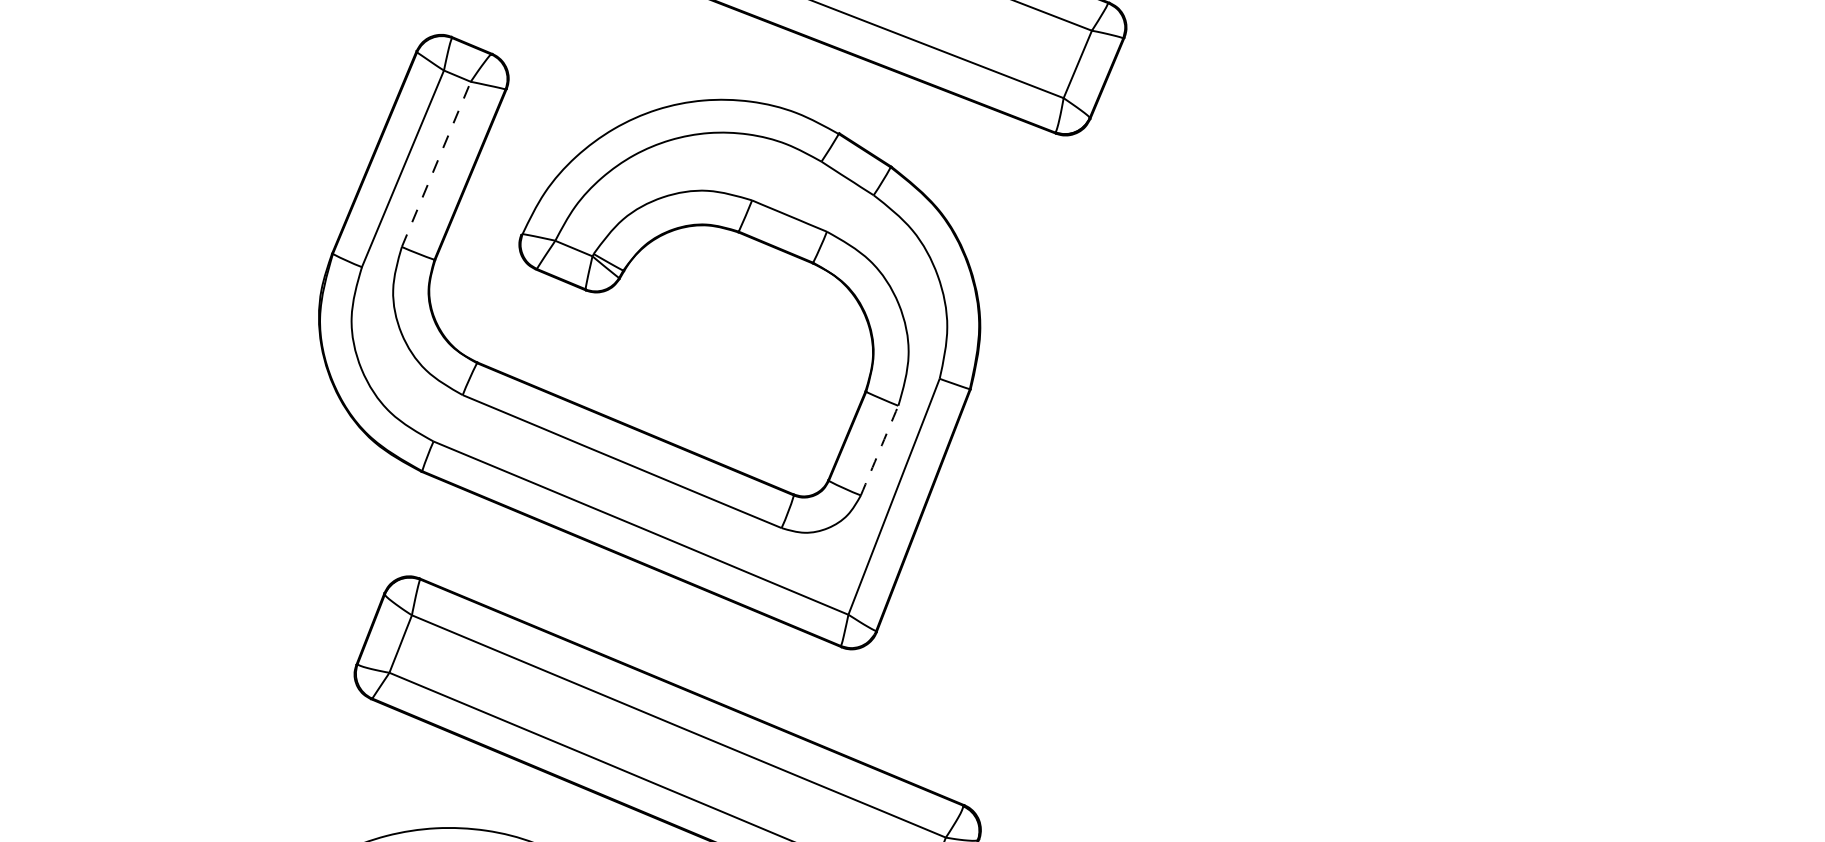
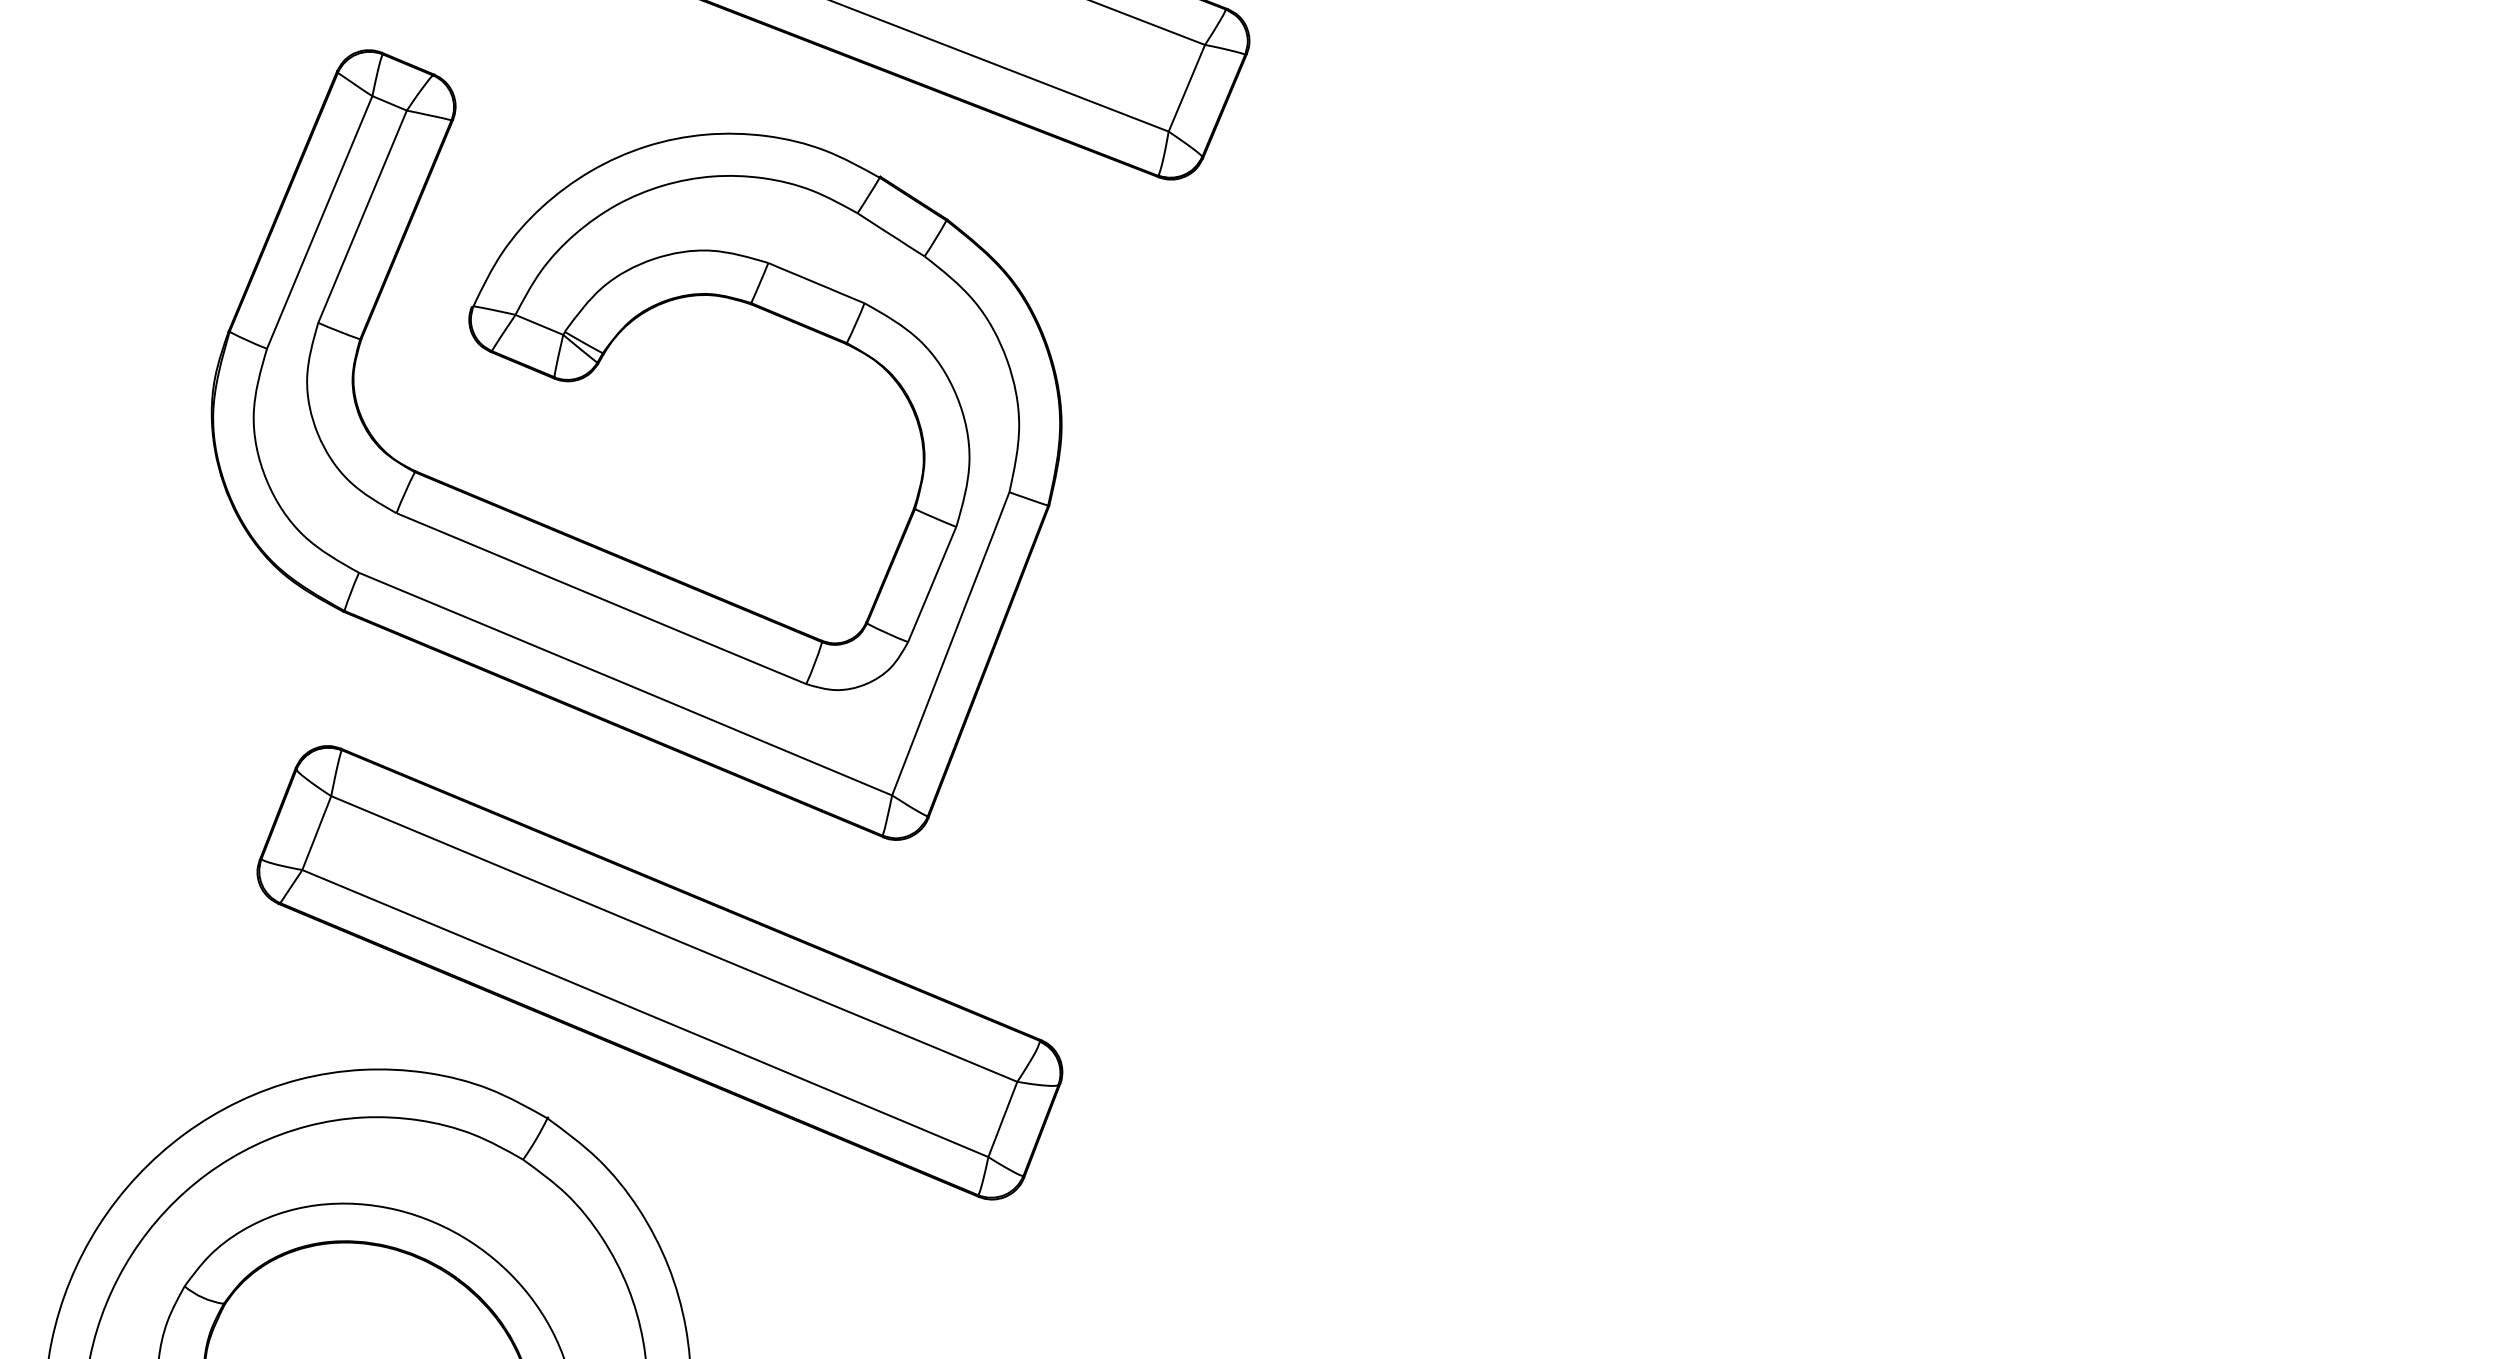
line: (436, 164) -> (362, 216), dashed -> solid
arc: (879, 450) -> (932, 584), dashed -> solid

